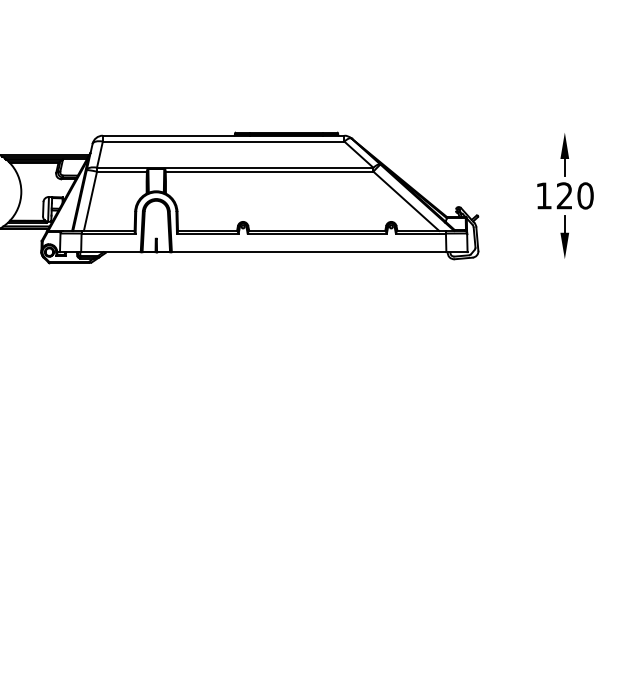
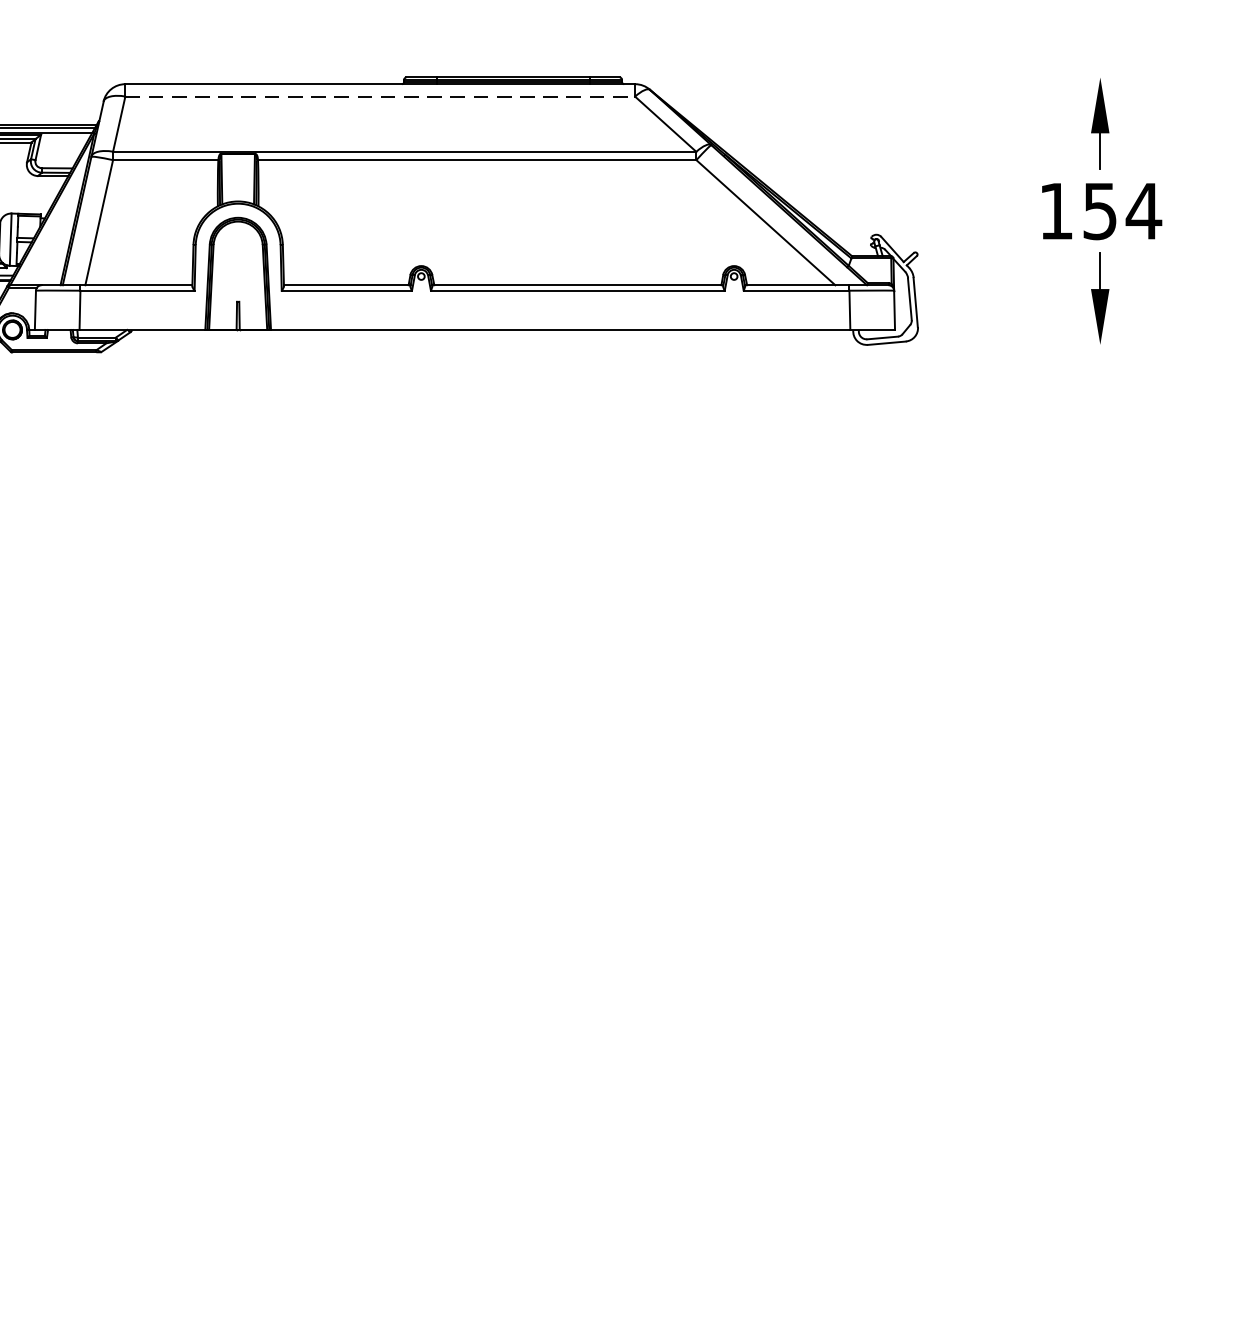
line: (223, 141) -> (379, 96), solid -> dashed
text: (575, 195) -> (1122, 210), 120 -> 154

